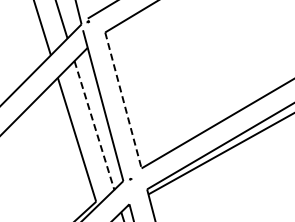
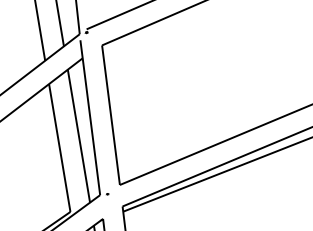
line: (123, 100) -> (111, 115), dashed -> solid
line: (95, 125) -> (79, 136), dashed -> solid

